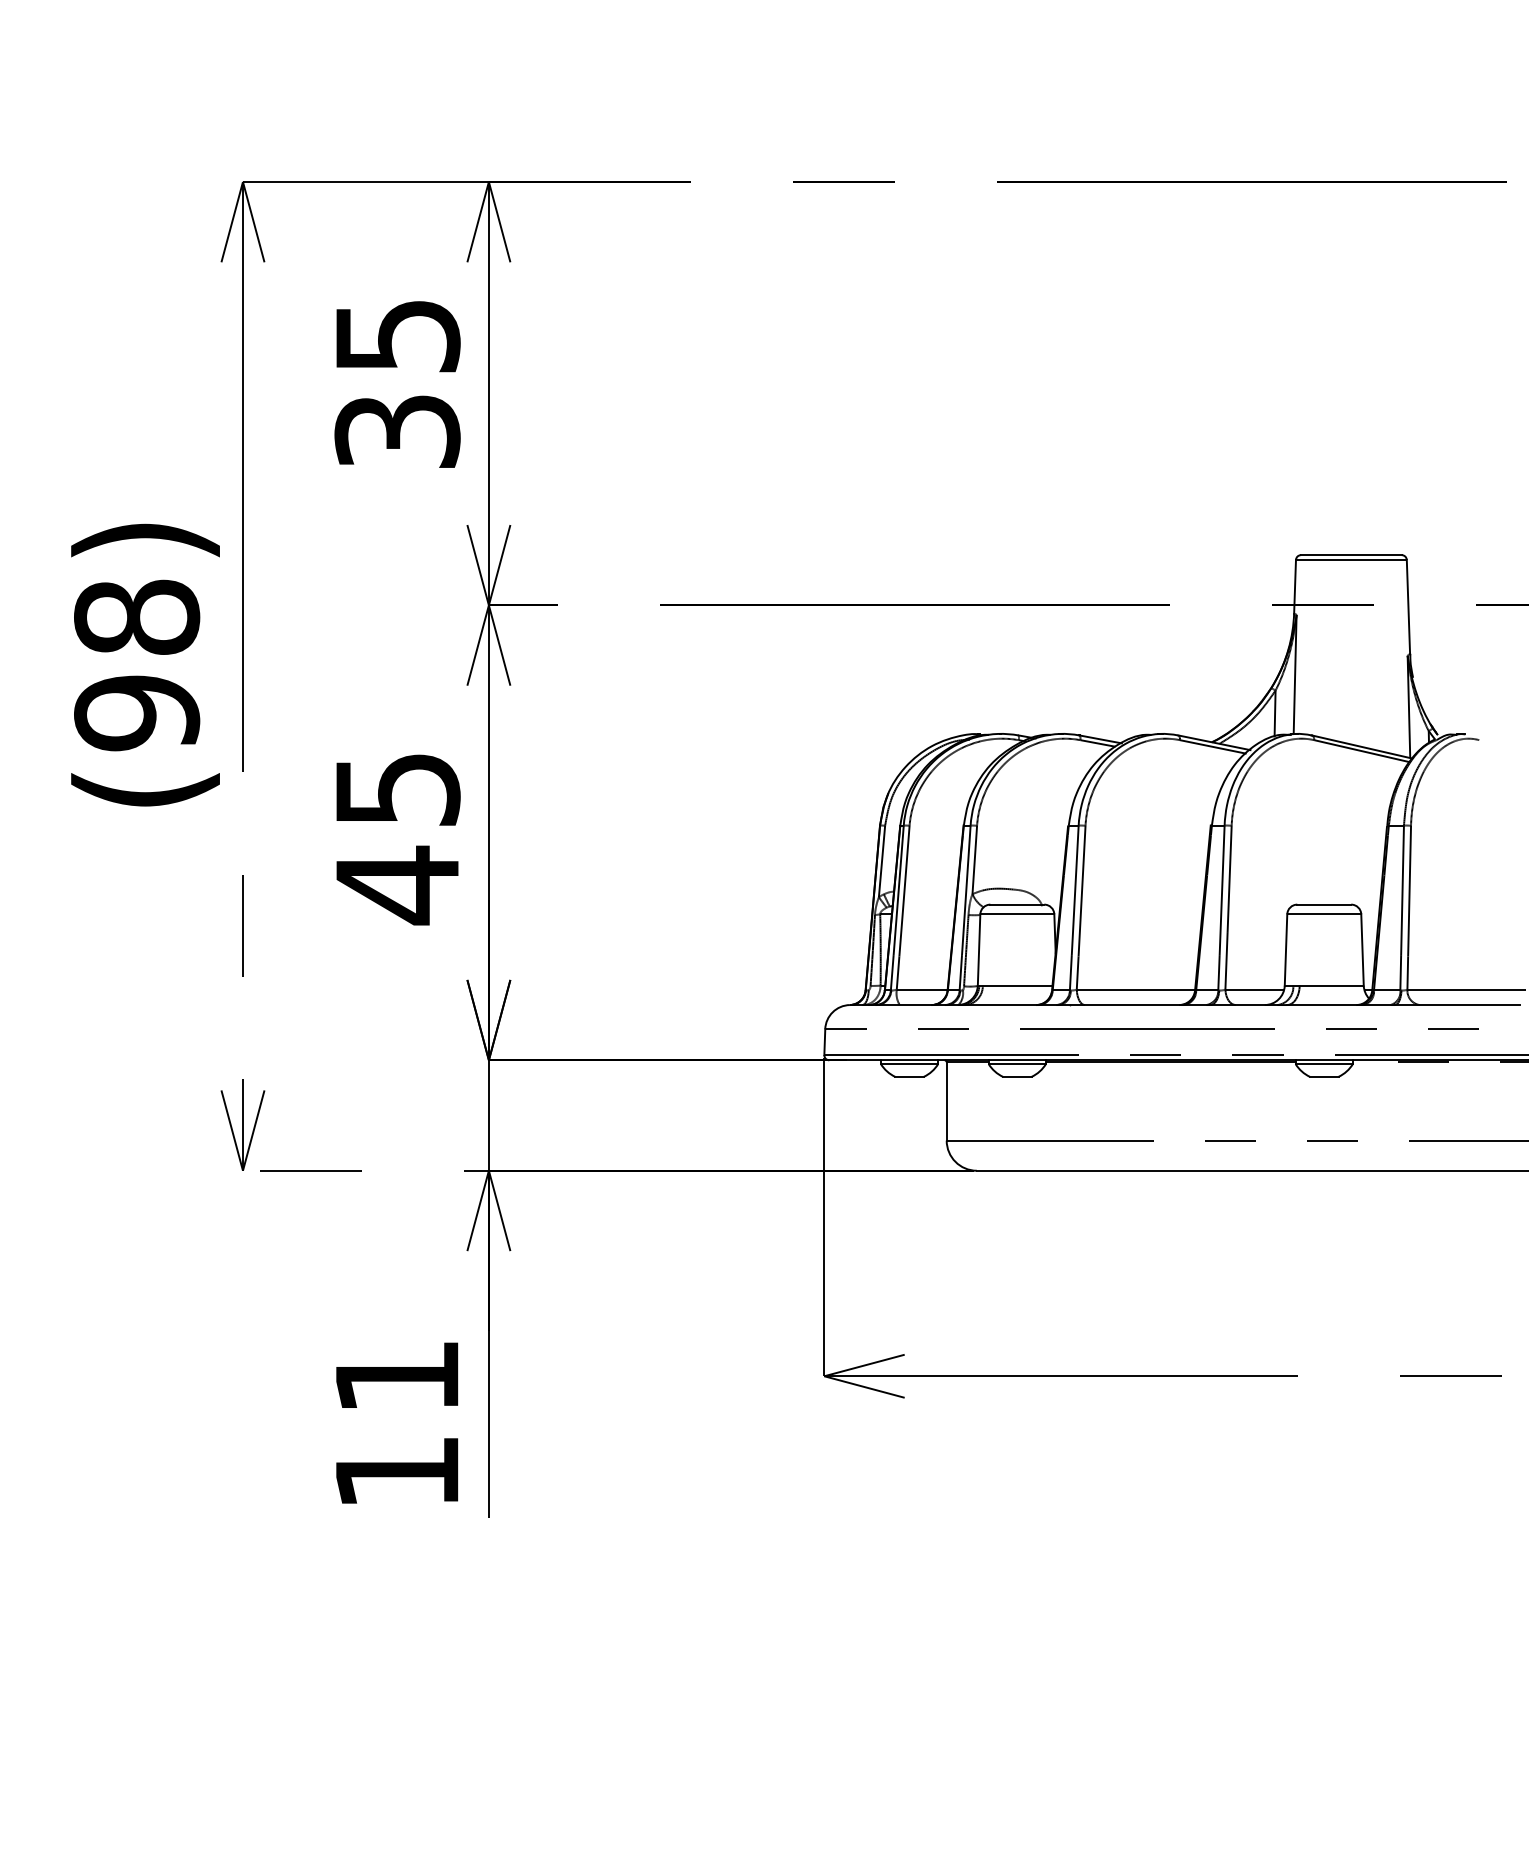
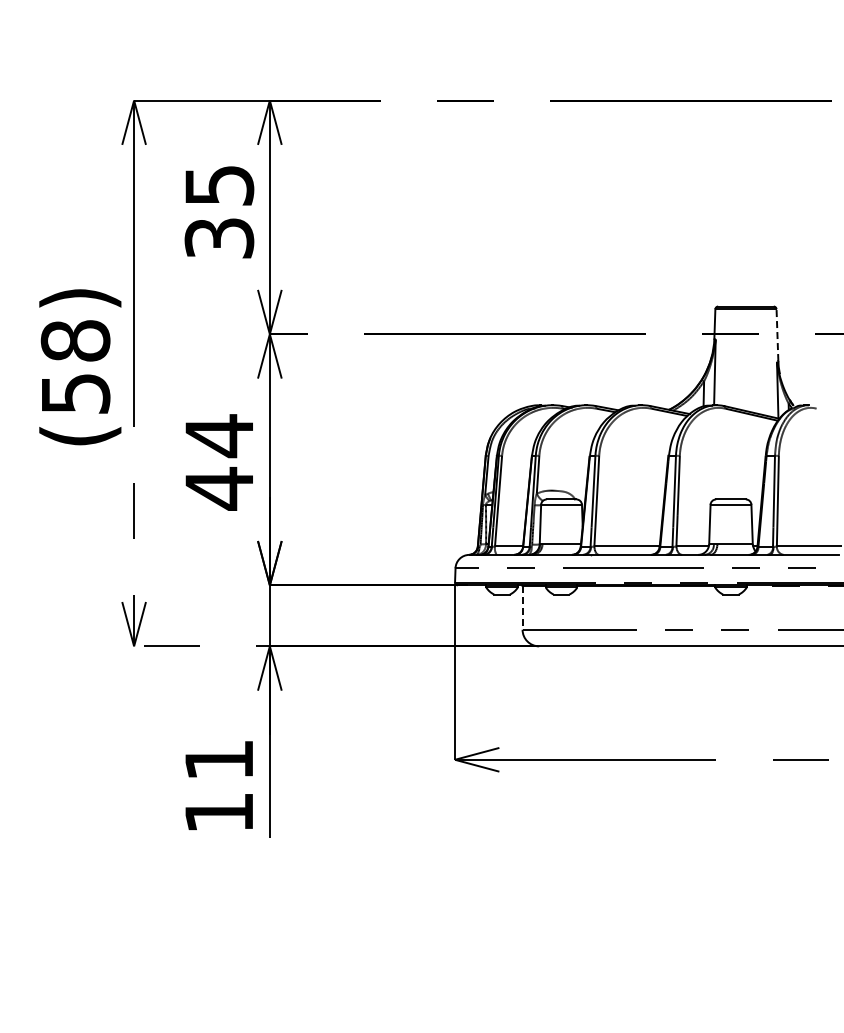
line: (1408, 607) -> (777, 335), solid -> dashed
text: (136, 712) -> (75, 393), (98) -> (58)
text: (397, 790) -> (219, 436), 45 -> 44
line: (946, 1102) -> (522, 608), solid -> dashed

